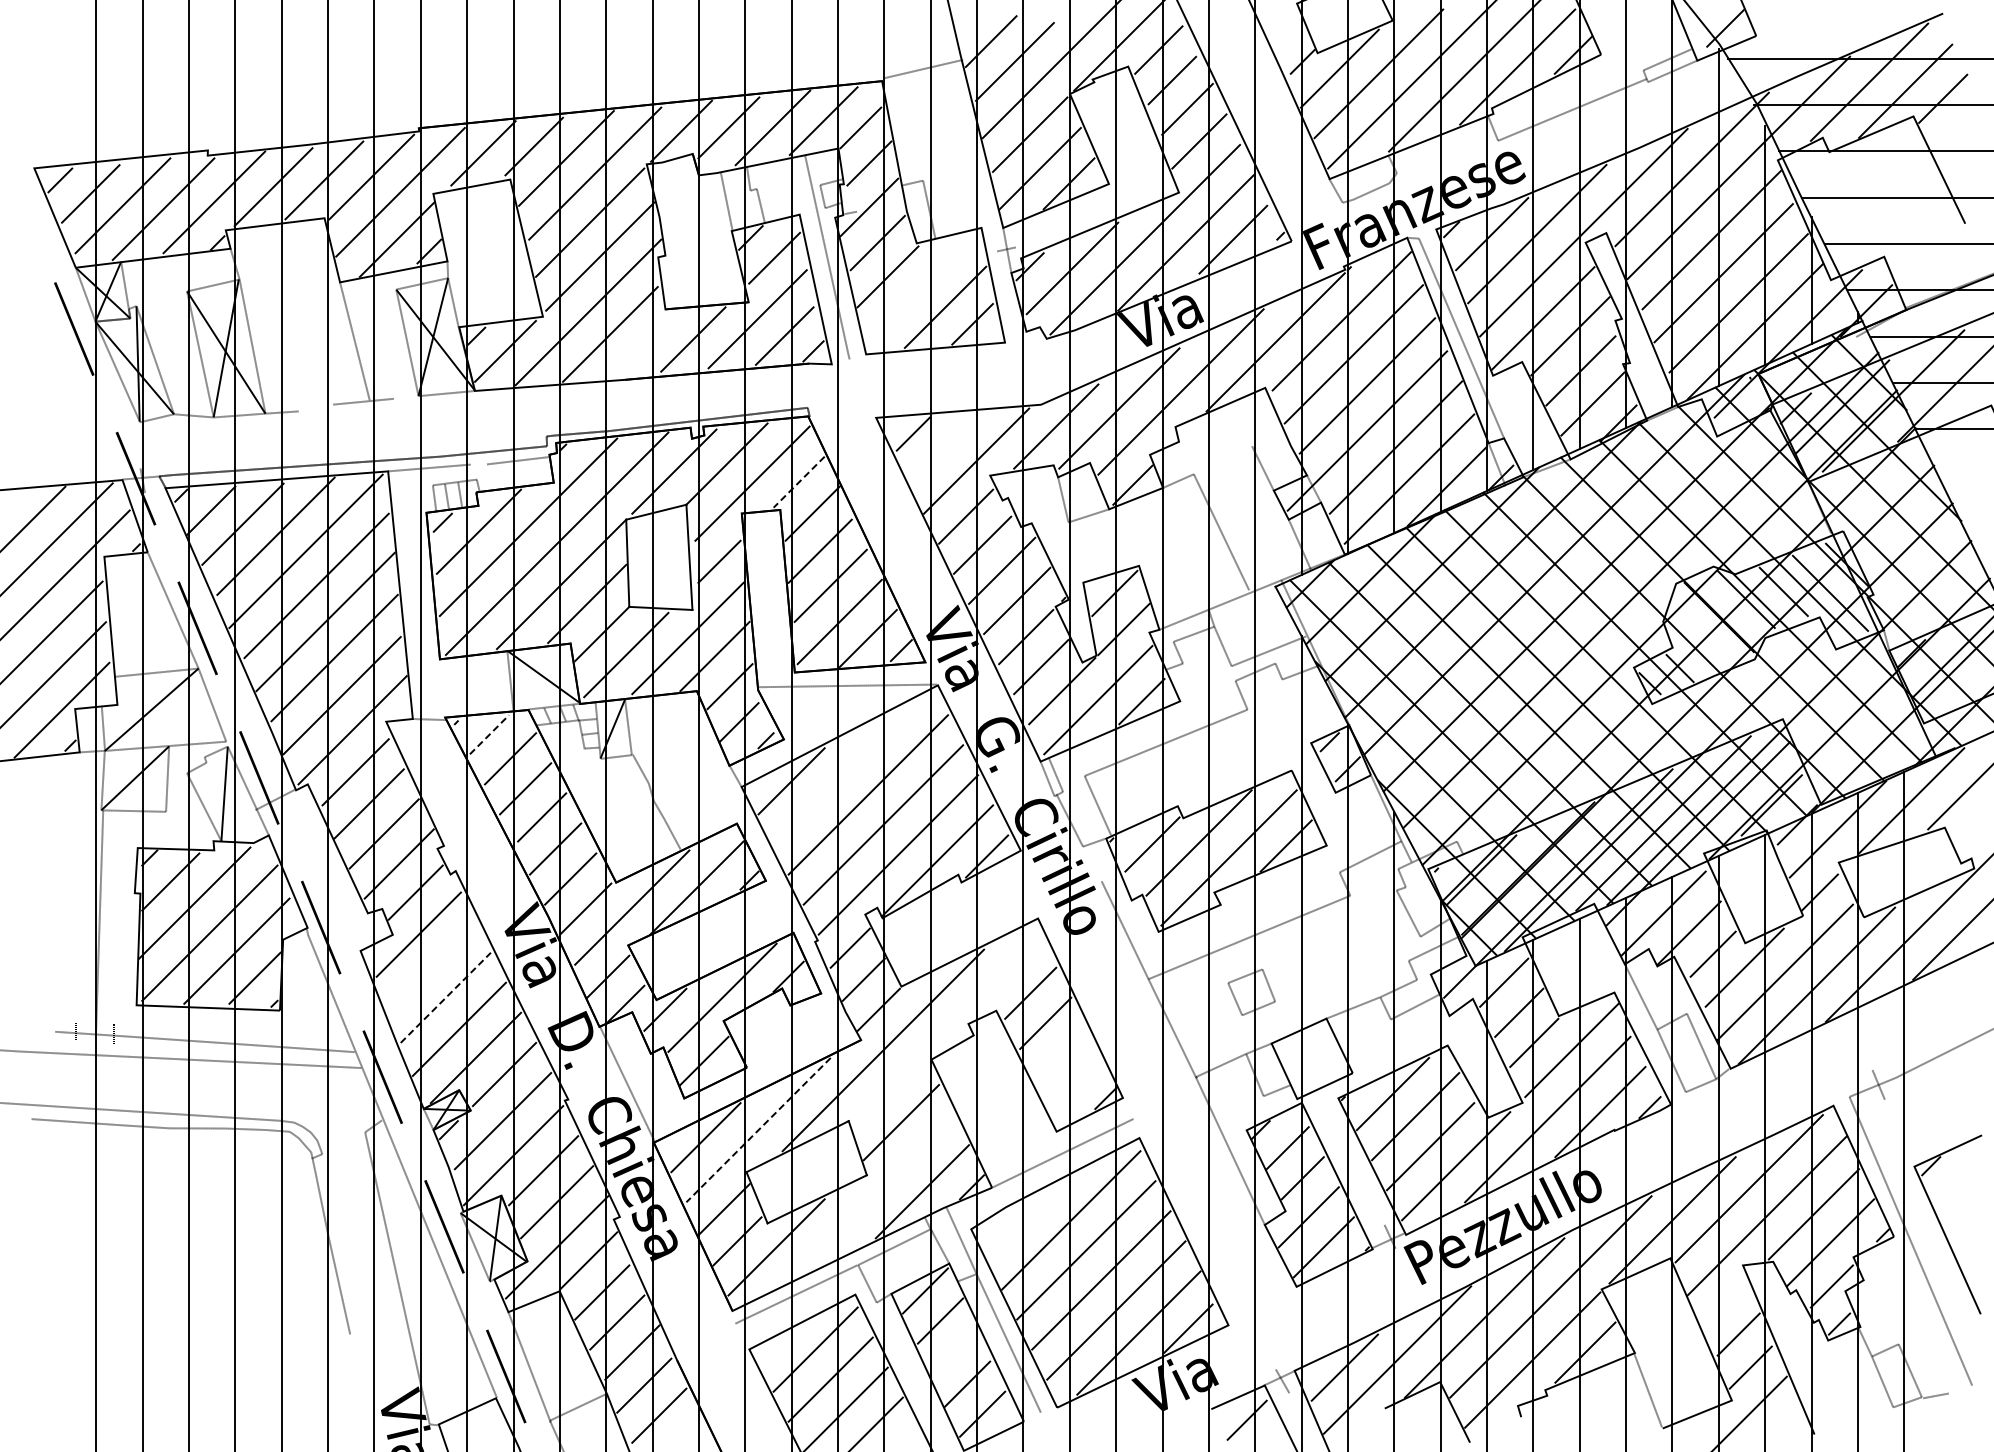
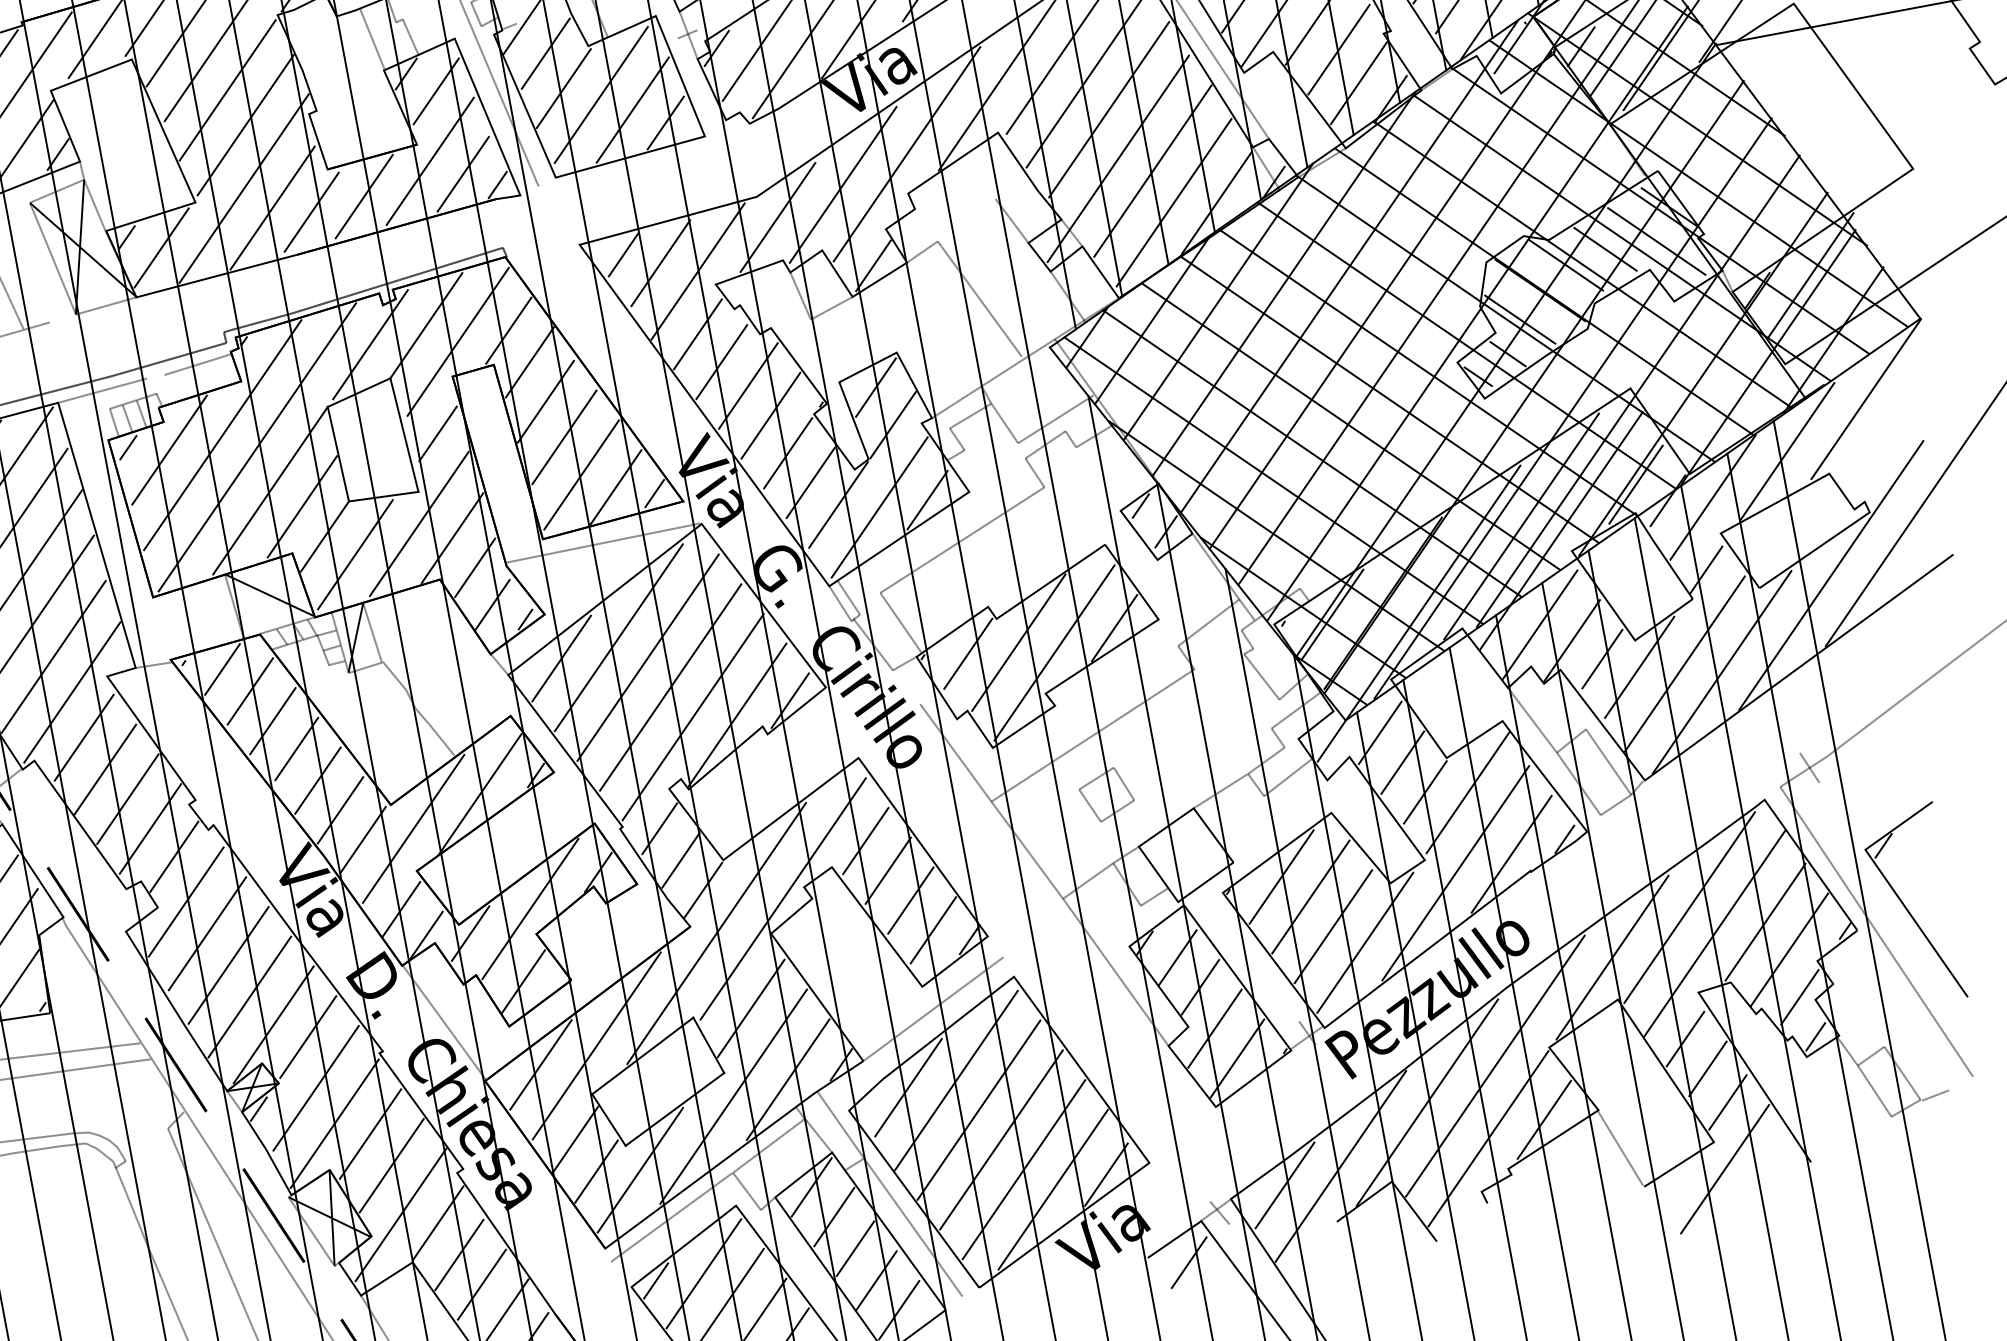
line: (919, 288) -> (600, 94), added
line: (643, 344) -> (310, 212), added
line: (944, 447) -> (660, 263), added
line: (798, 482) -> (508, 331), dashed -> solid
line: (1696, 639) -> (1519, 319), added
line: (489, 734) -> (222, 669), dashed -> solid
line: (845, 772) -> (618, 637), added
line: (432, 965) -> (207, 932), added
line: (445, 997) -> (228, 965), dashed -> solid
line: (947, 1030) -> (782, 898), added
line: (1060, 1053) -> (910, 900), added
line: (1075, 1083) -> (933, 930), added
line: (758, 1130) -> (596, 1046), dashed -> solid
line: (870, 1197) -> (732, 1096), added
line: (1027, 1218) -> (908, 1087), added
line: (1723, 1304) -> (1685, 1039), added
line: (771, 1347) -> (655, 1280), added
line: (953, 1352) -> (854, 1248), added

